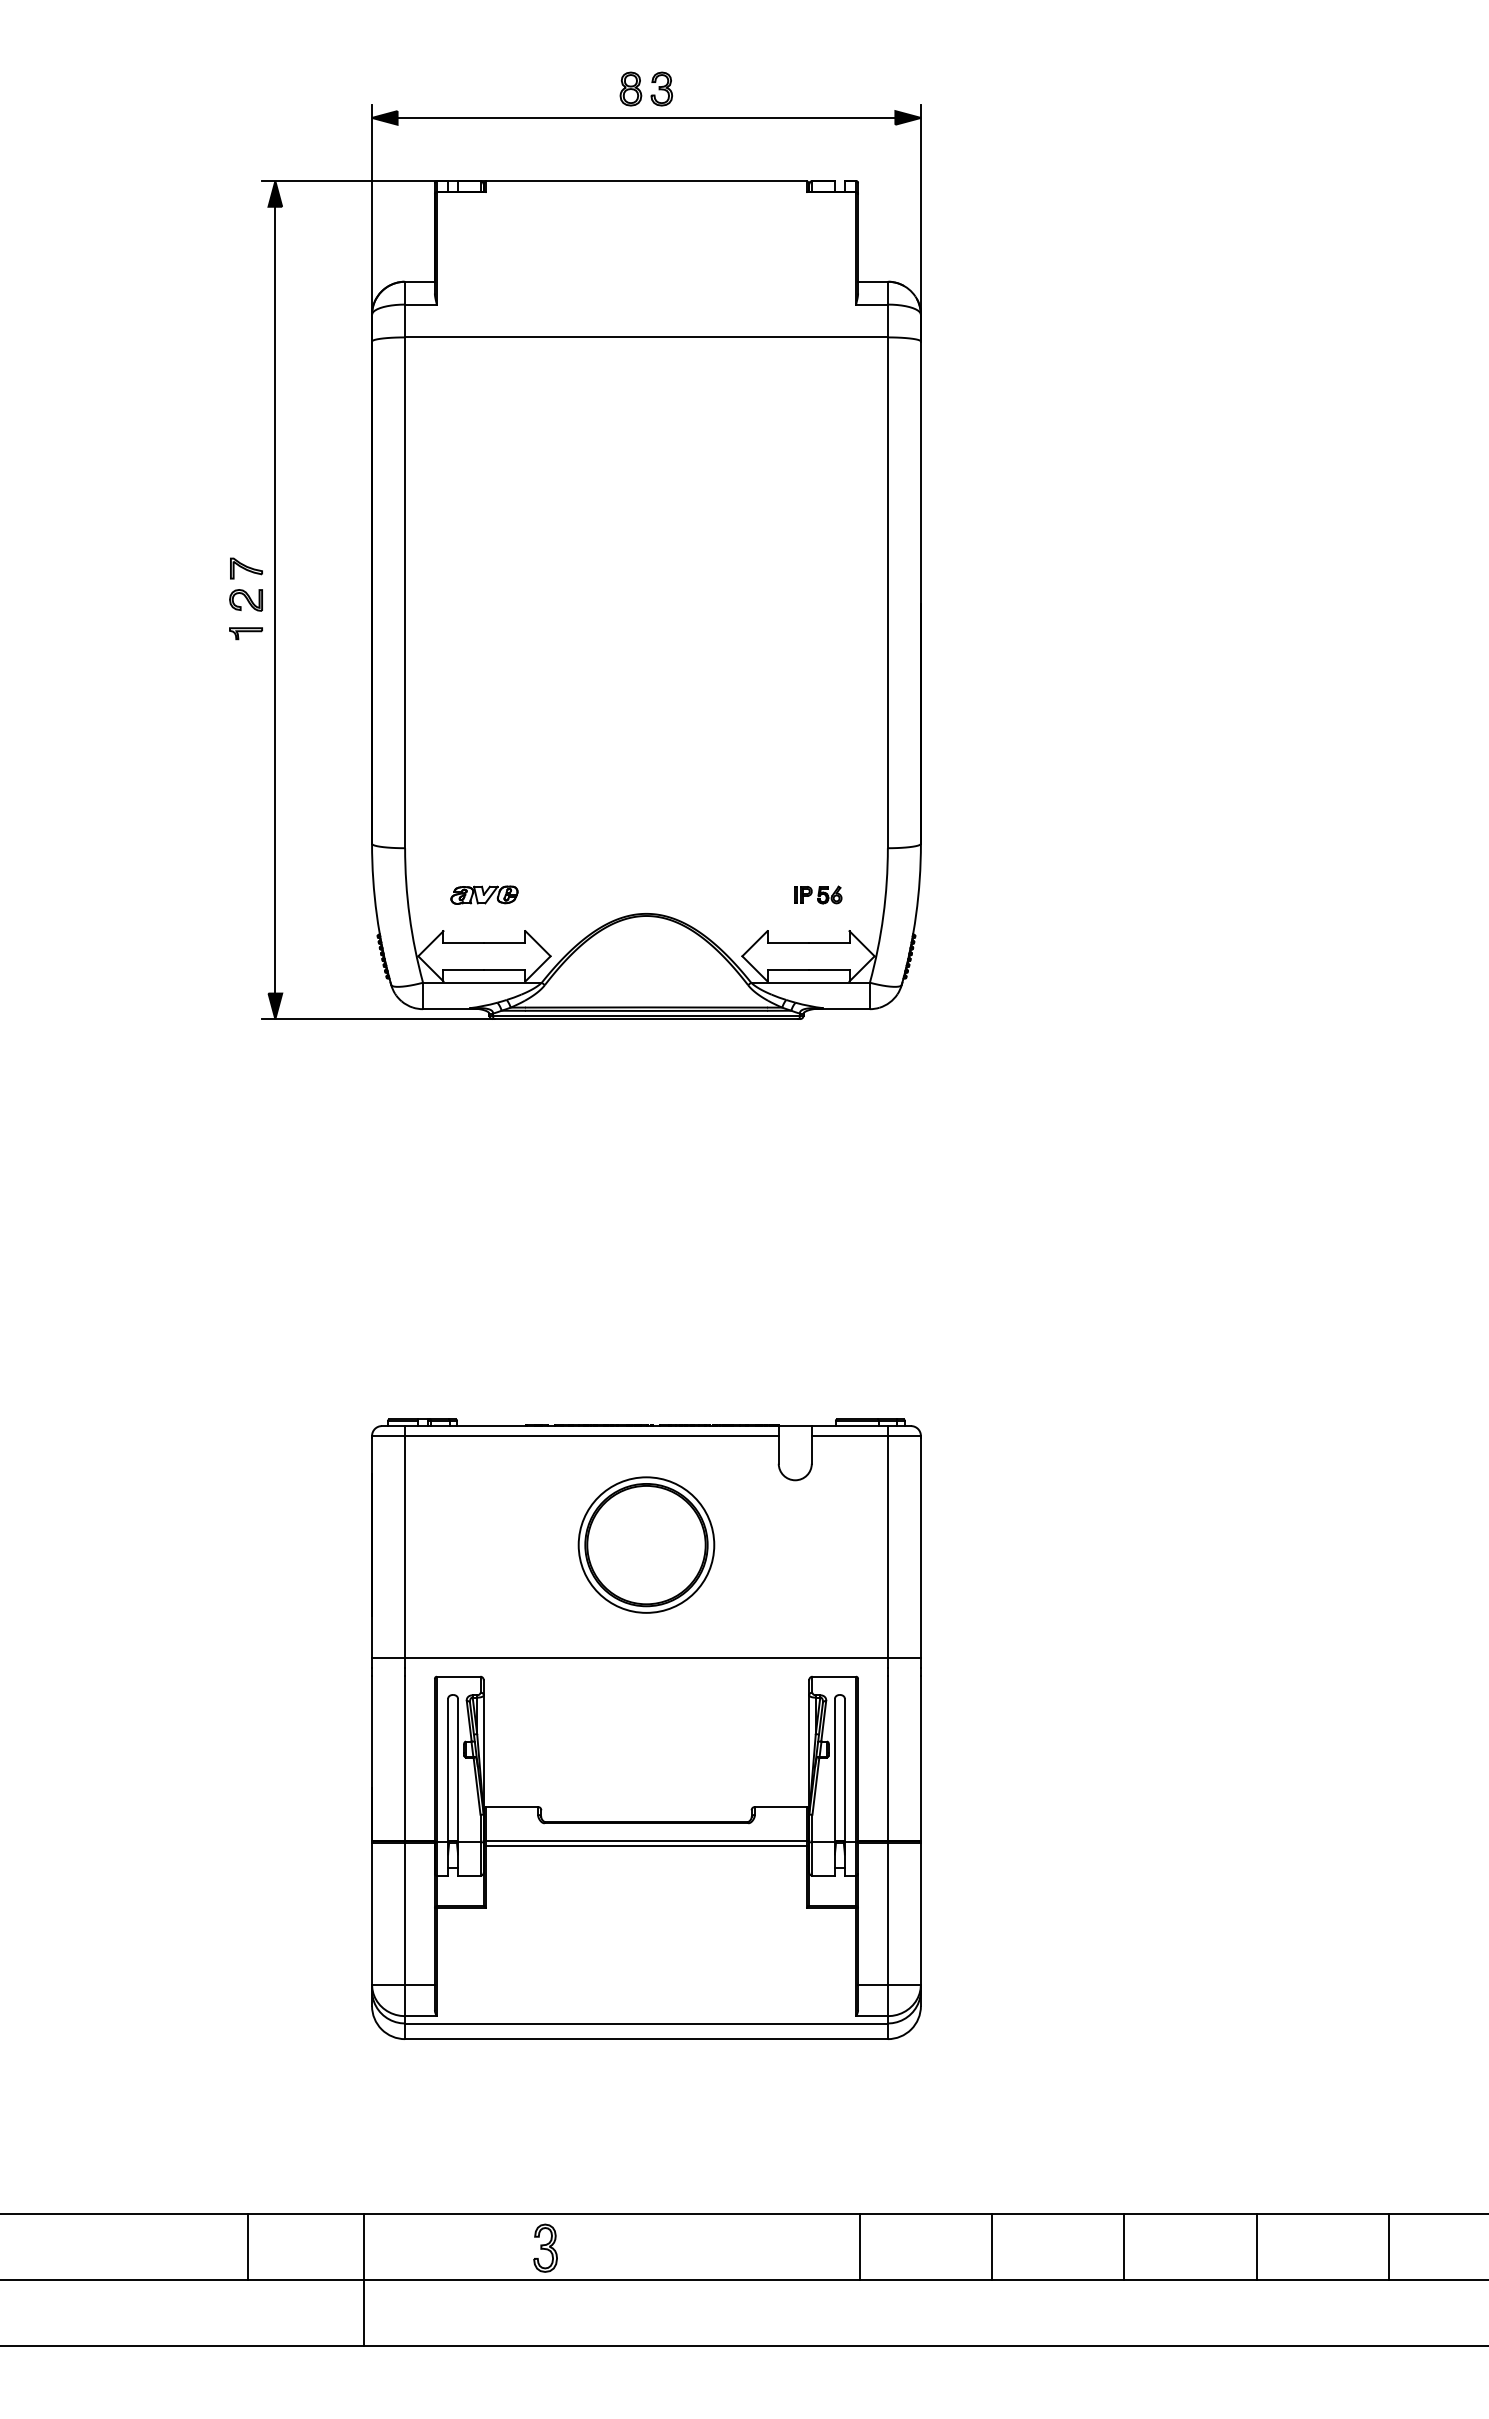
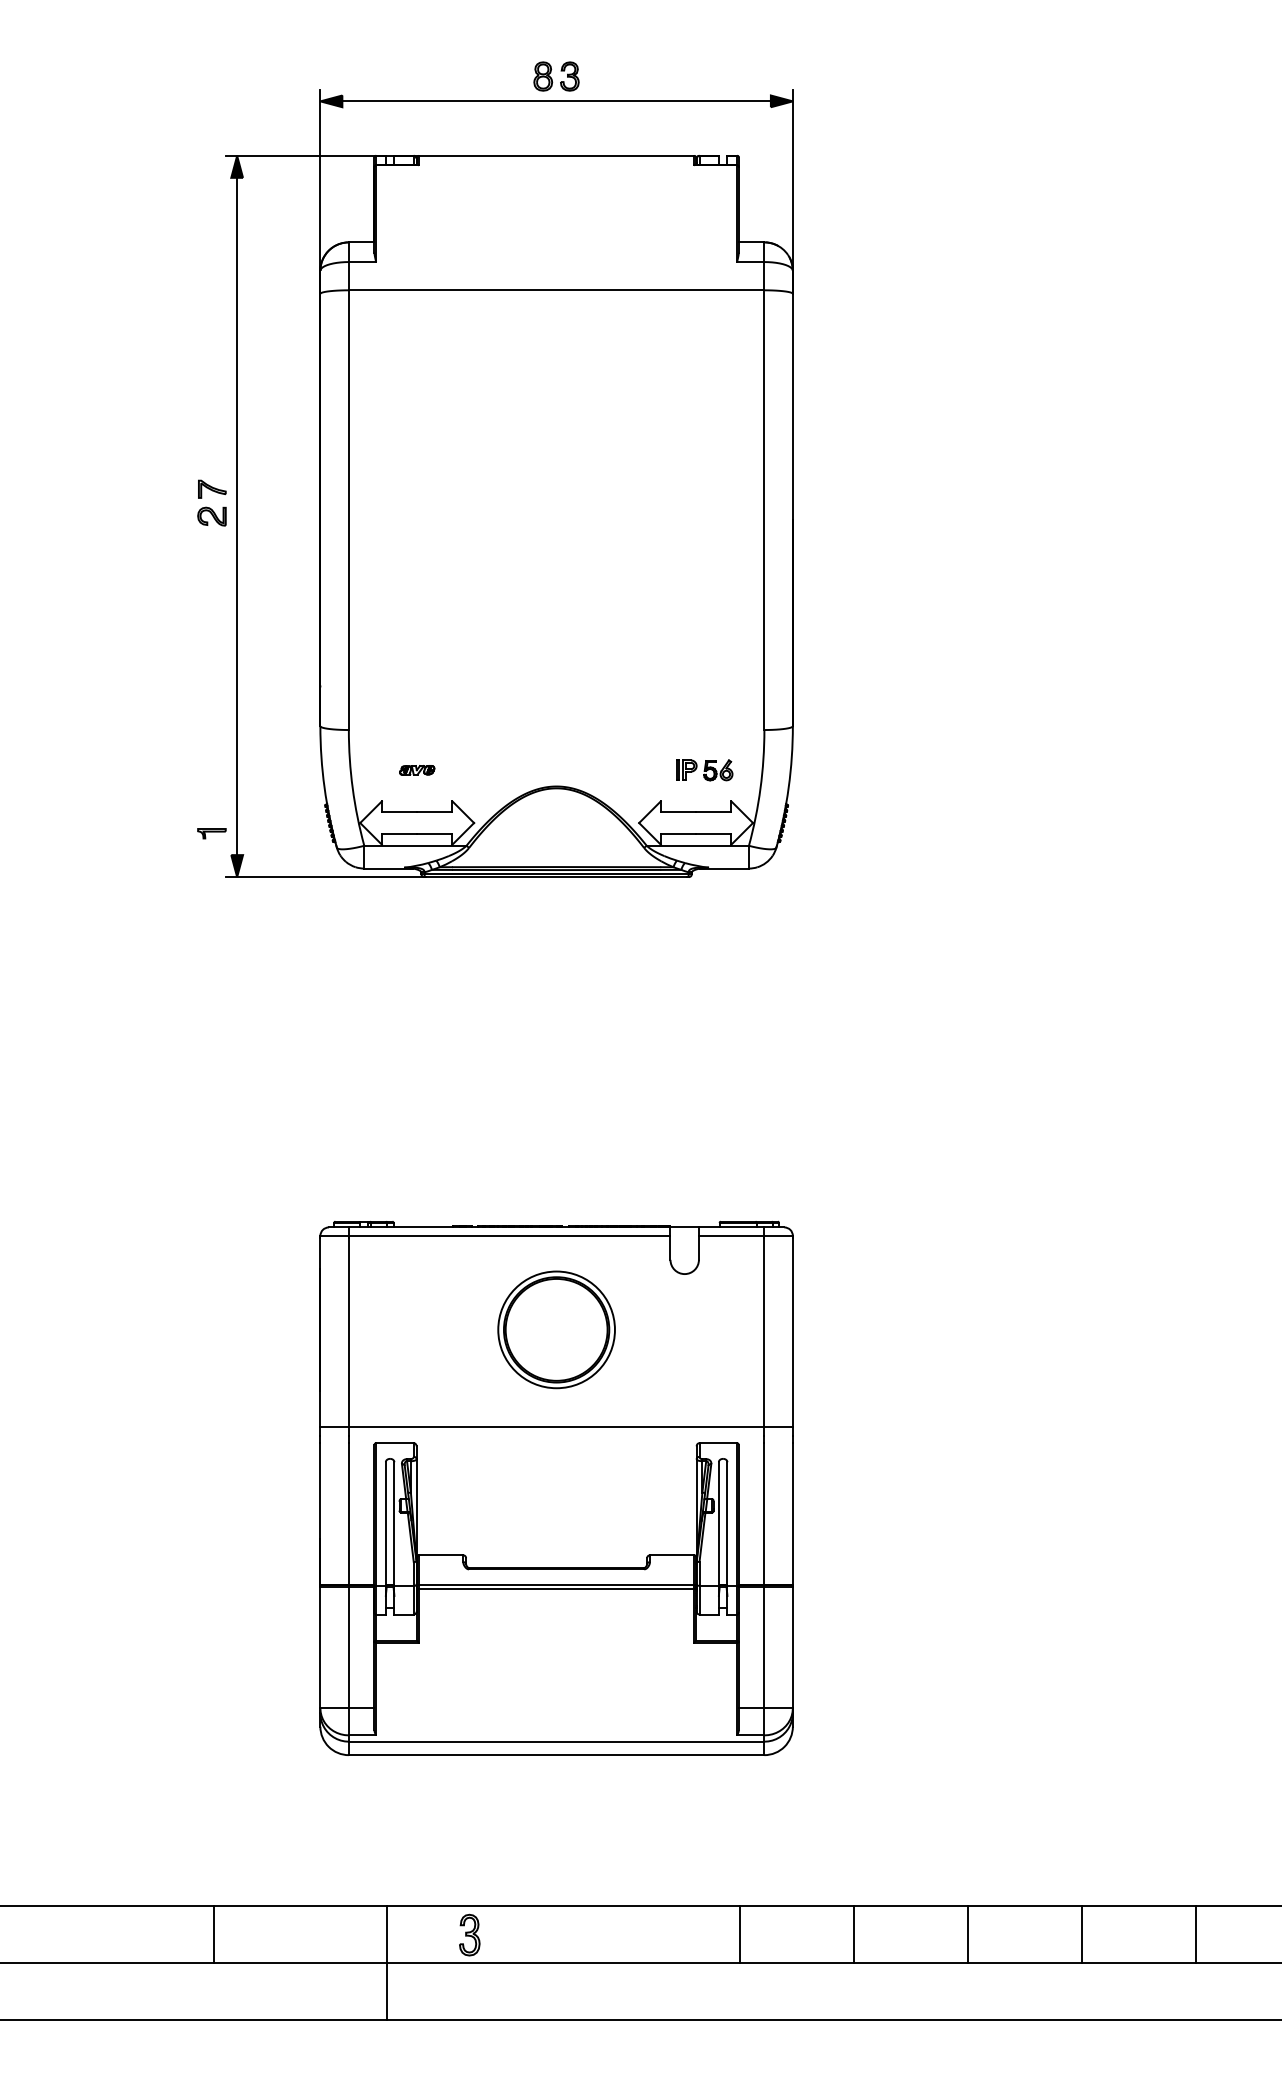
part: (245, 633) -> (211, 833), moved
part: (484, 894) -> (417, 769), size x0.6
part: (818, 894) -> (704, 769), size x1.4
line: (363, 2280) -> (386, 1962), moved

